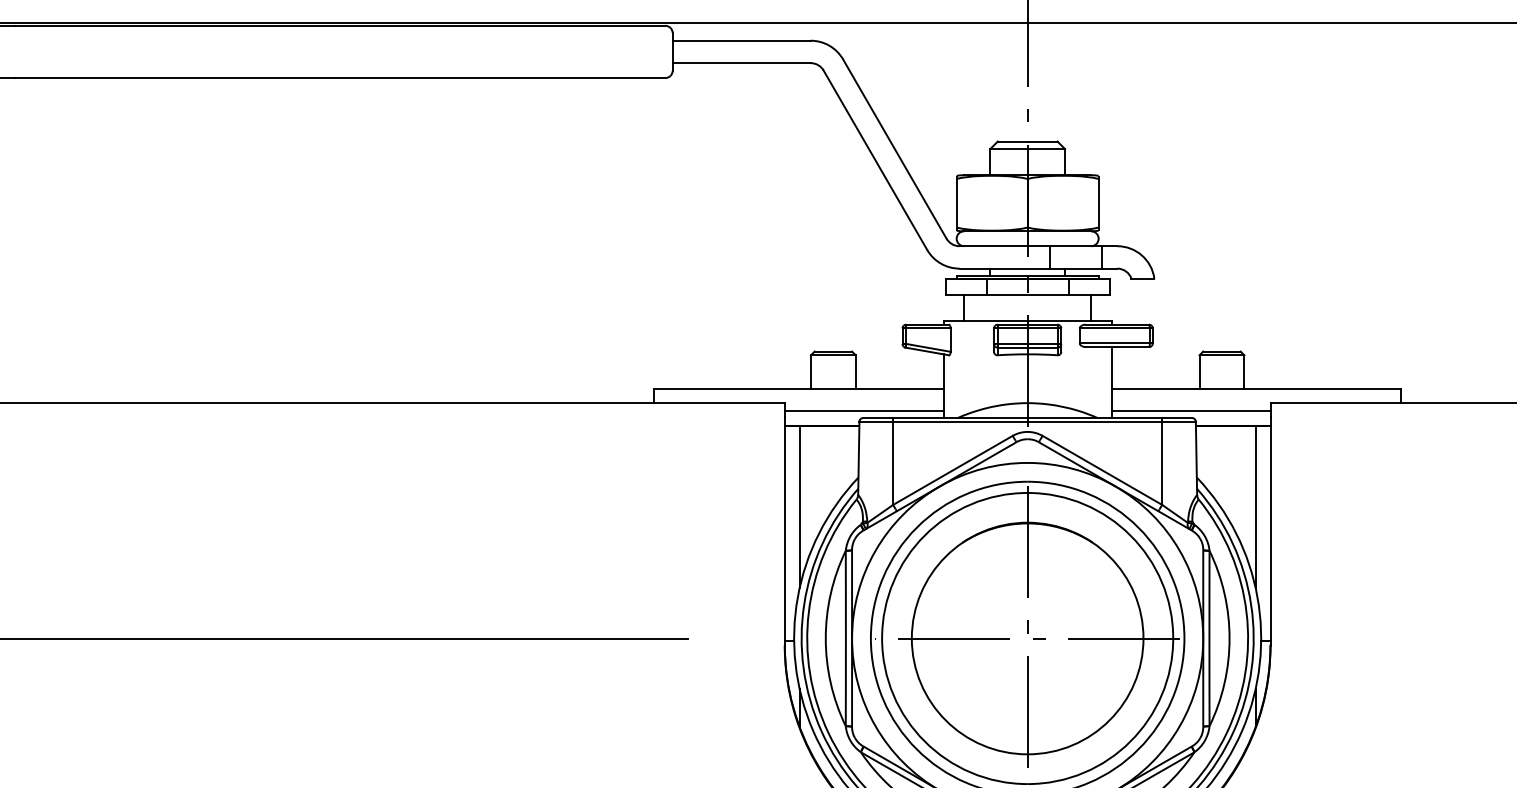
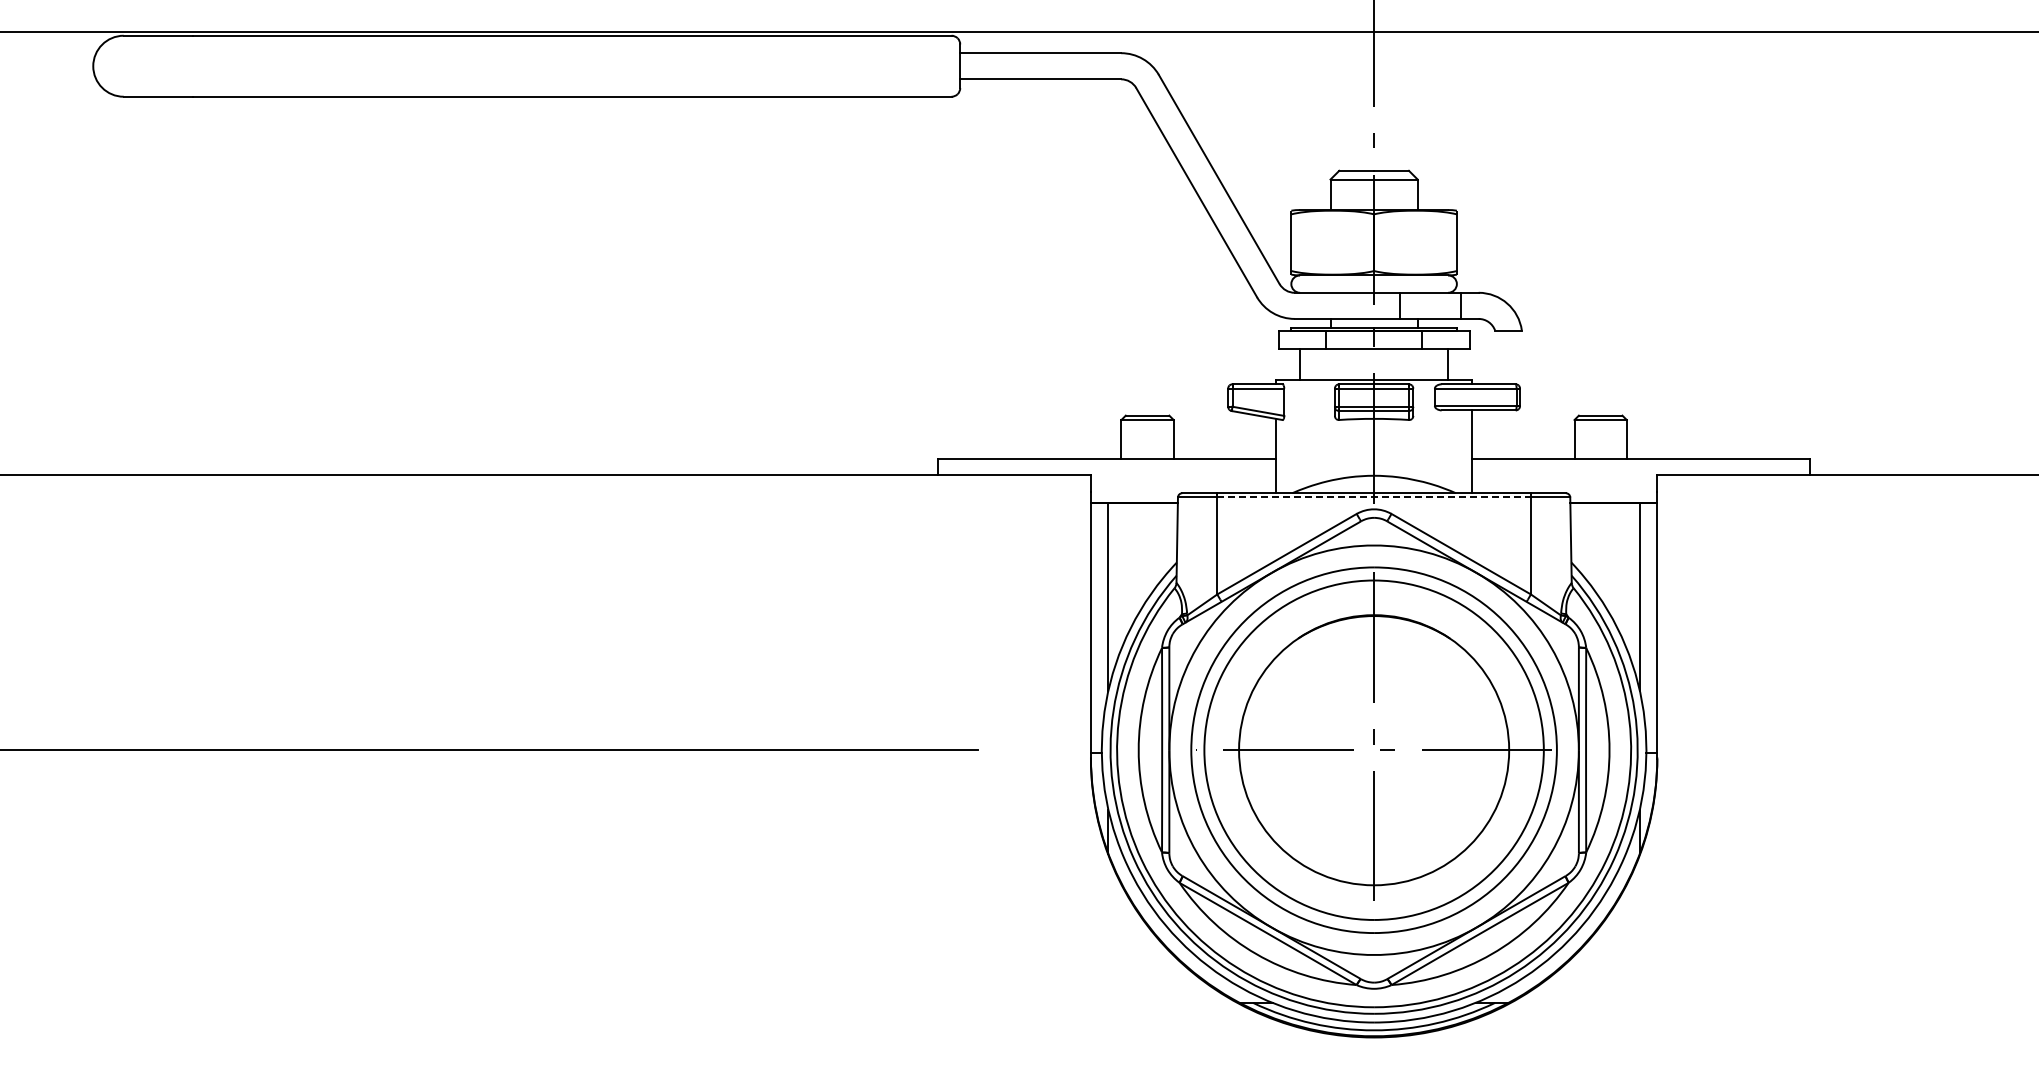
line: (864, 411) -> (1183, 485), removed
line: (1190, 411) -> (1564, 485), removed
line: (1027, 421) -> (1374, 497), solid -> dashed

